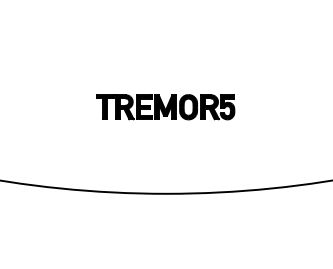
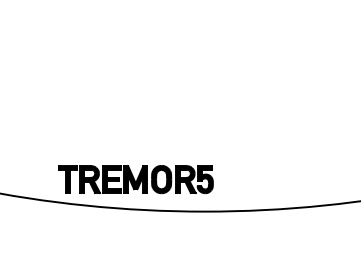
part: (165, 107) -> (135, 179), moved

